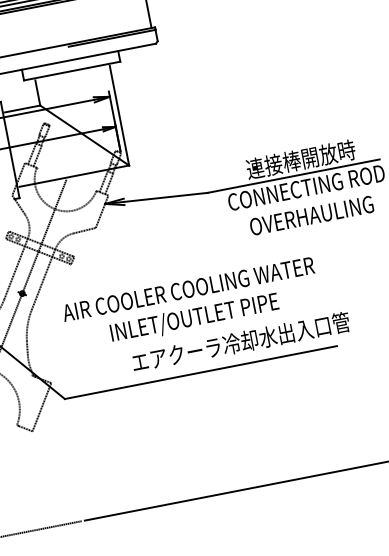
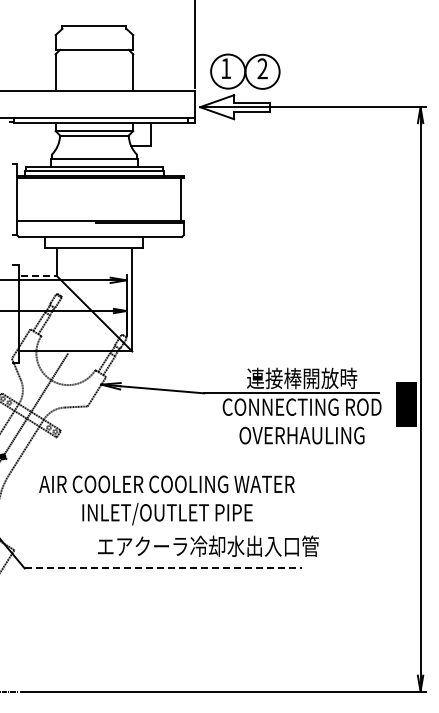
line: (22, 108) -> (38, 275), solid -> dashed
line: (201, 372) -> (163, 568), solid -> dashed

